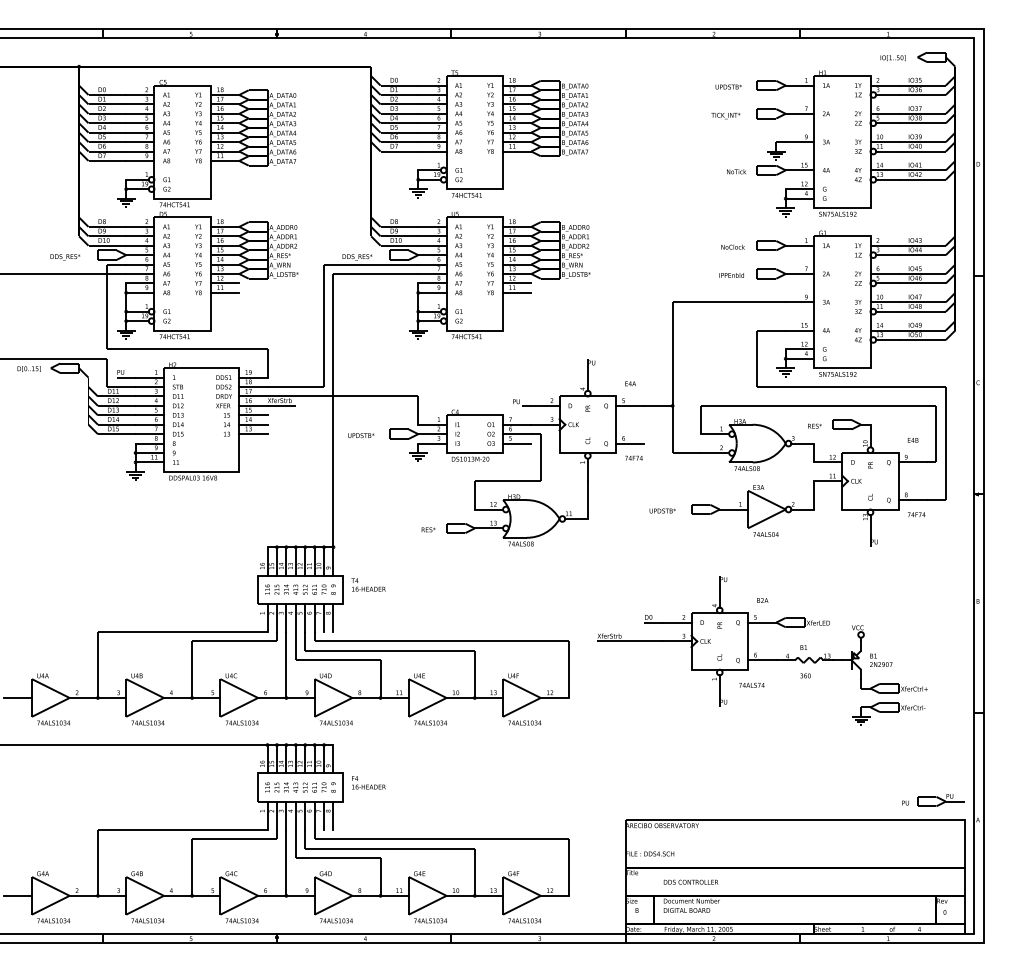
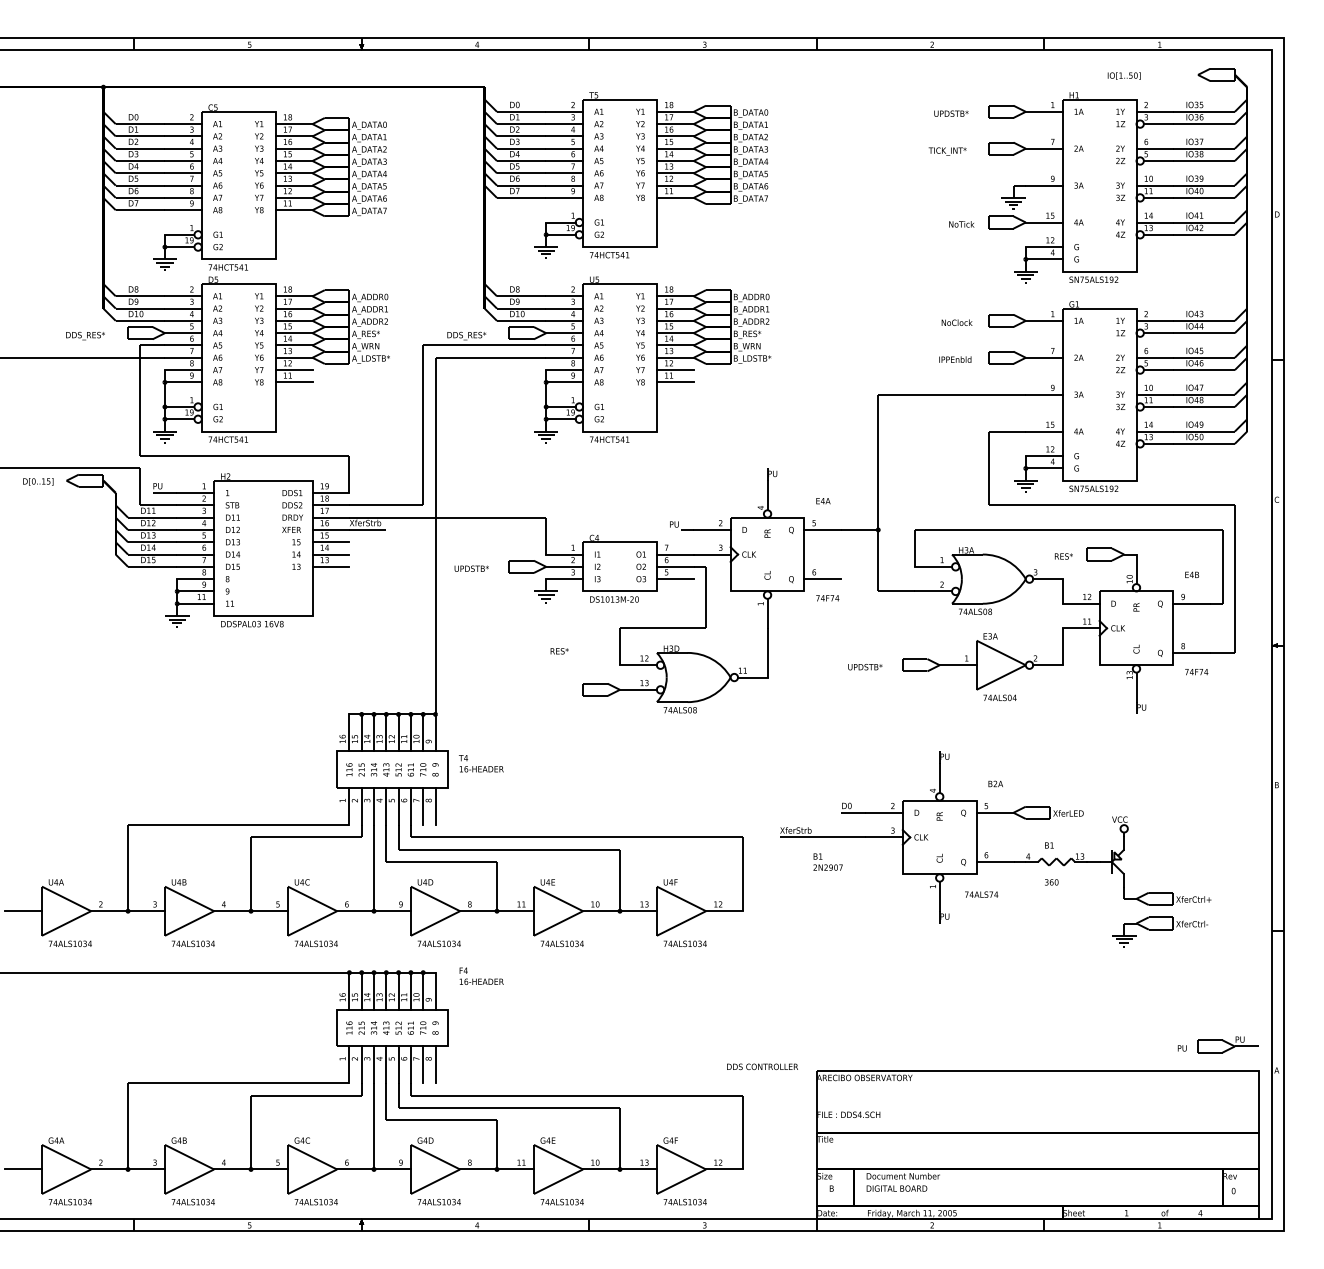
text: (892, 58) -> (1123, 76), moved
text: (428, 529) -> (559, 650), moved
text: (881, 659) -> (828, 860), moved
text: (368, 782) -> (481, 975), moved
text: (690, 881) -> (761, 1065), moved

